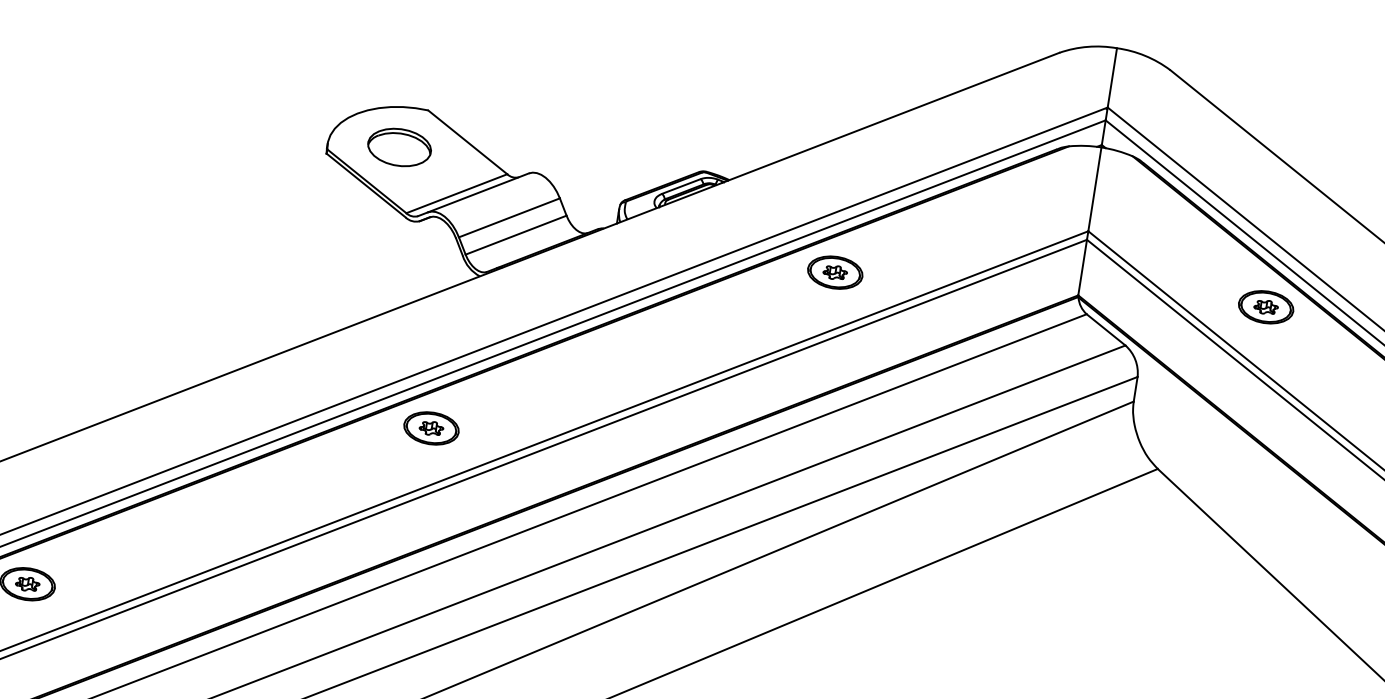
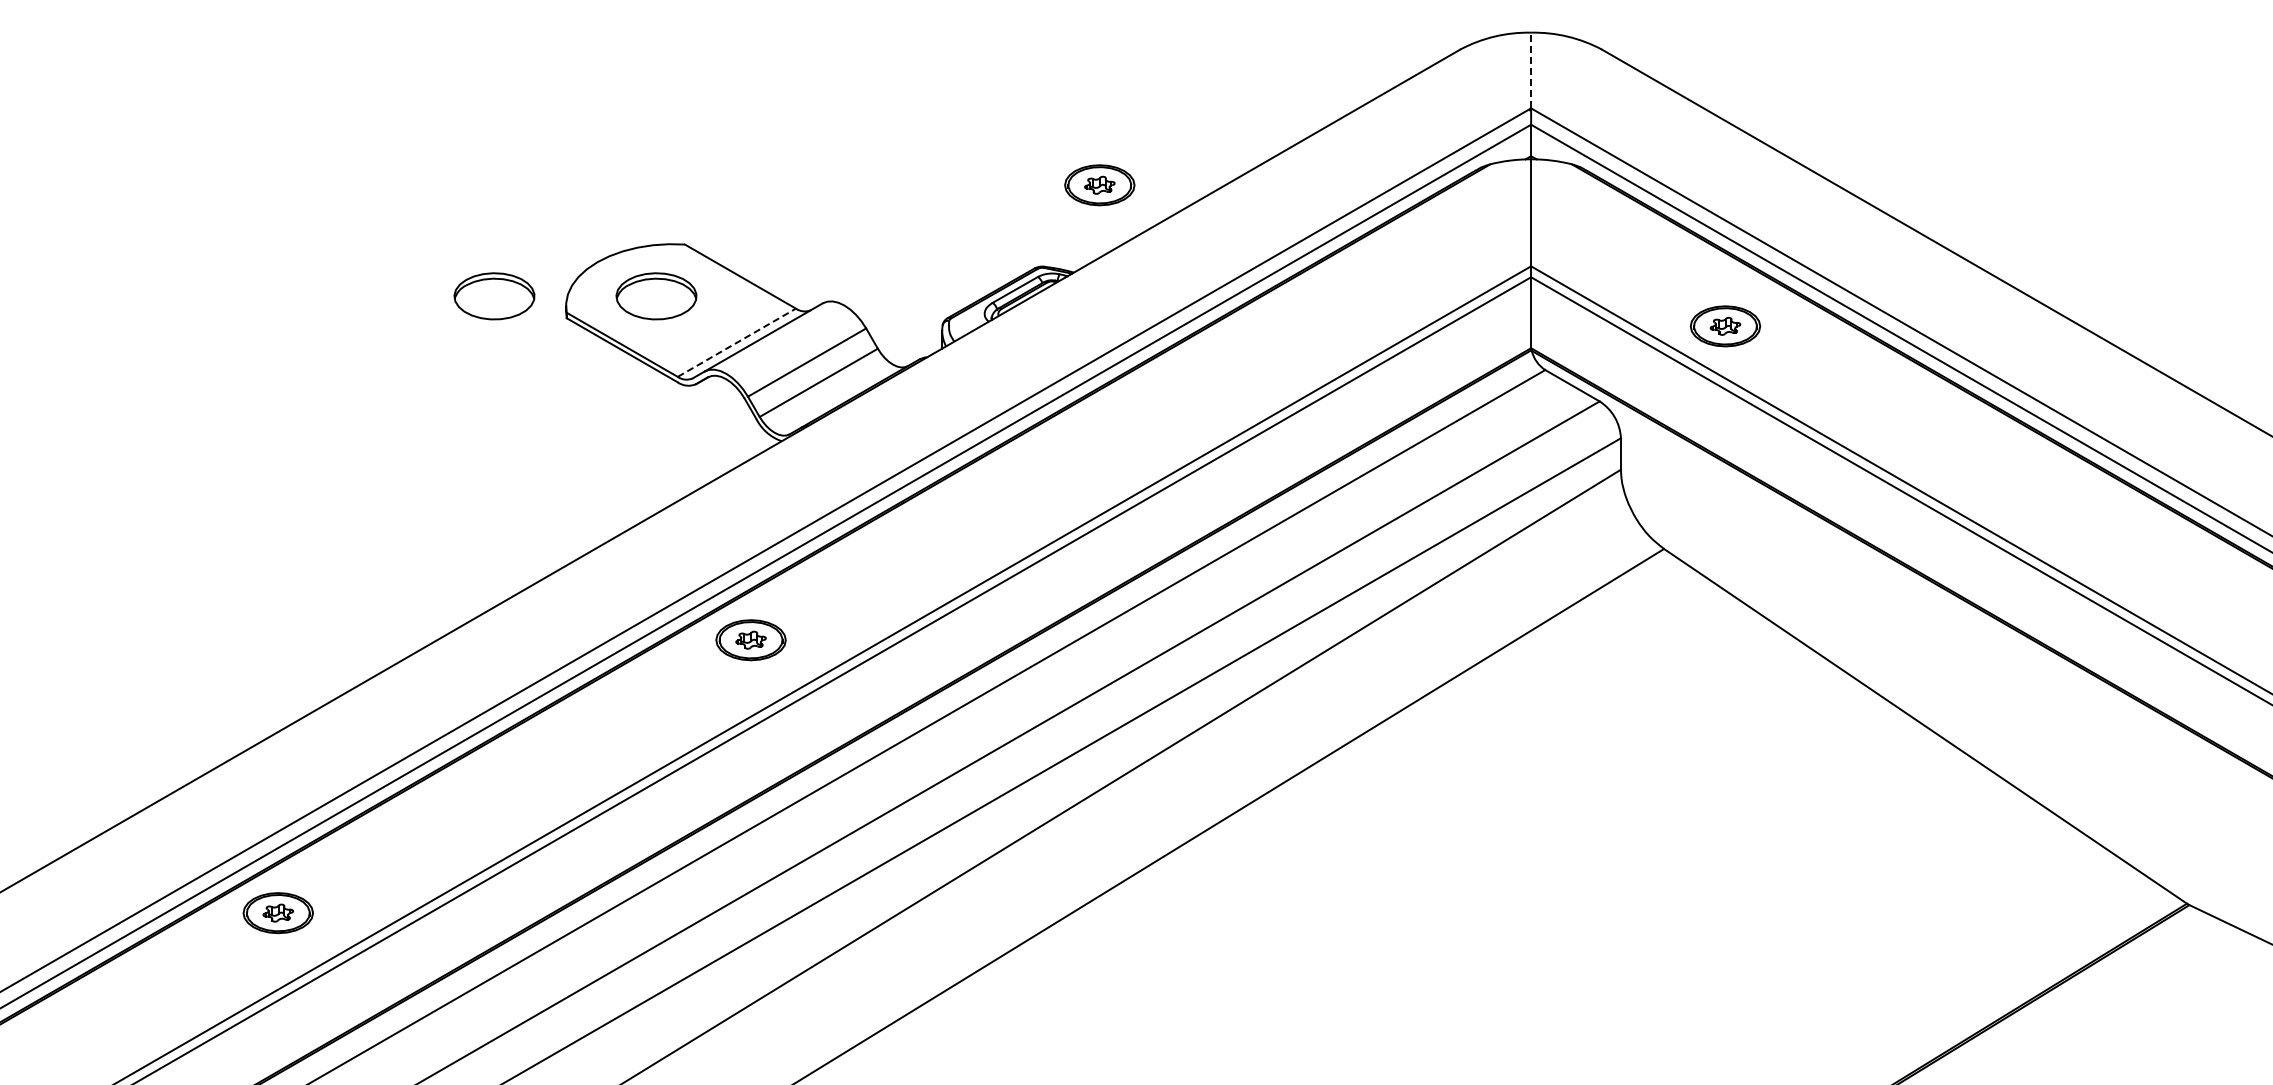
line: (1112, 77) -> (1531, 70), solid -> dashed
part: (272, 127) -> (494, 296), added
line: (457, 193) -> (737, 342), solid -> dashed
part: (834, 272) -> (1099, 185), moved
part: (1266, 307) -> (1725, 326), moved

